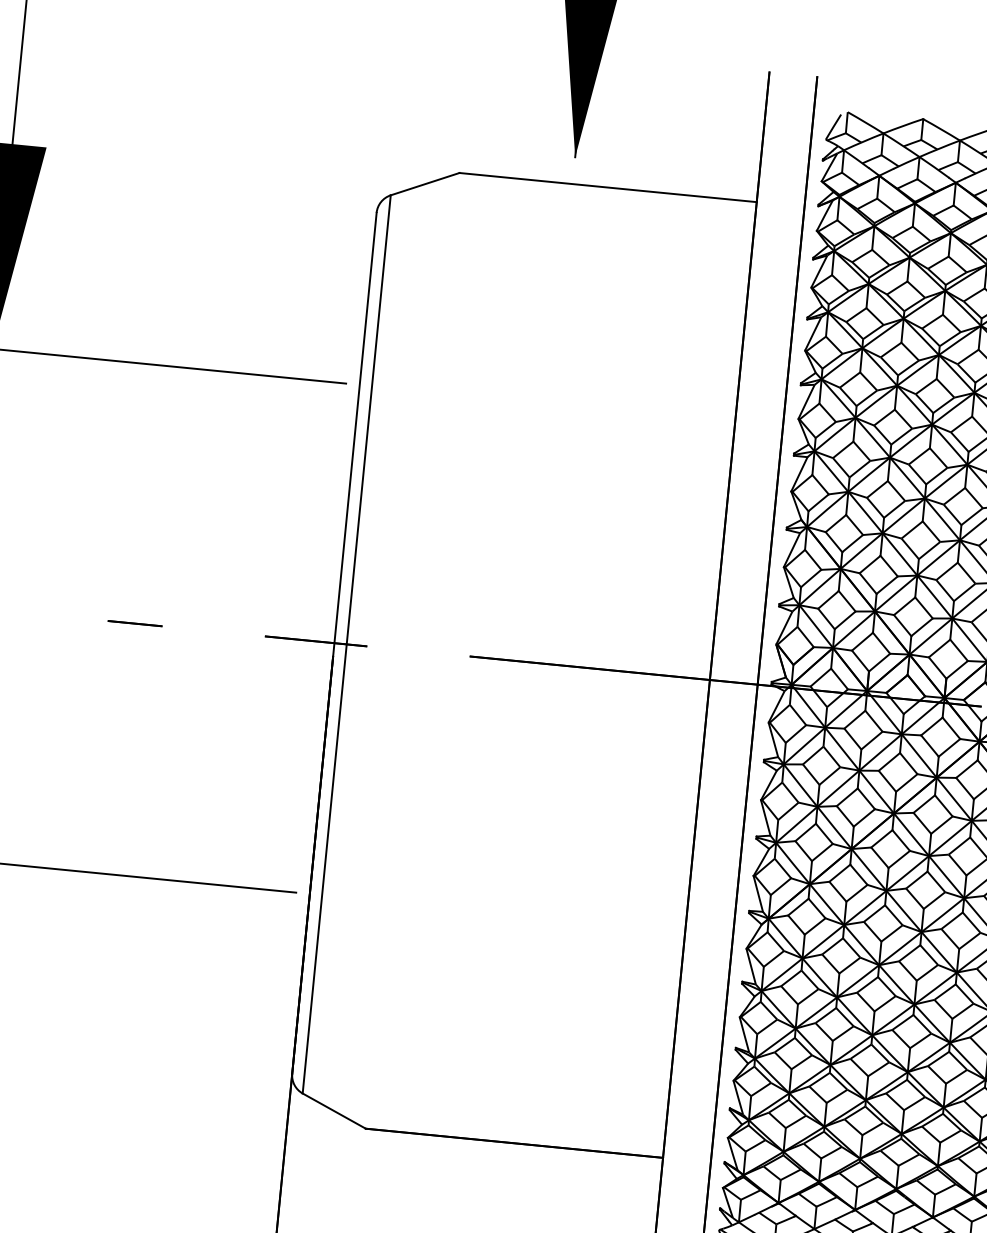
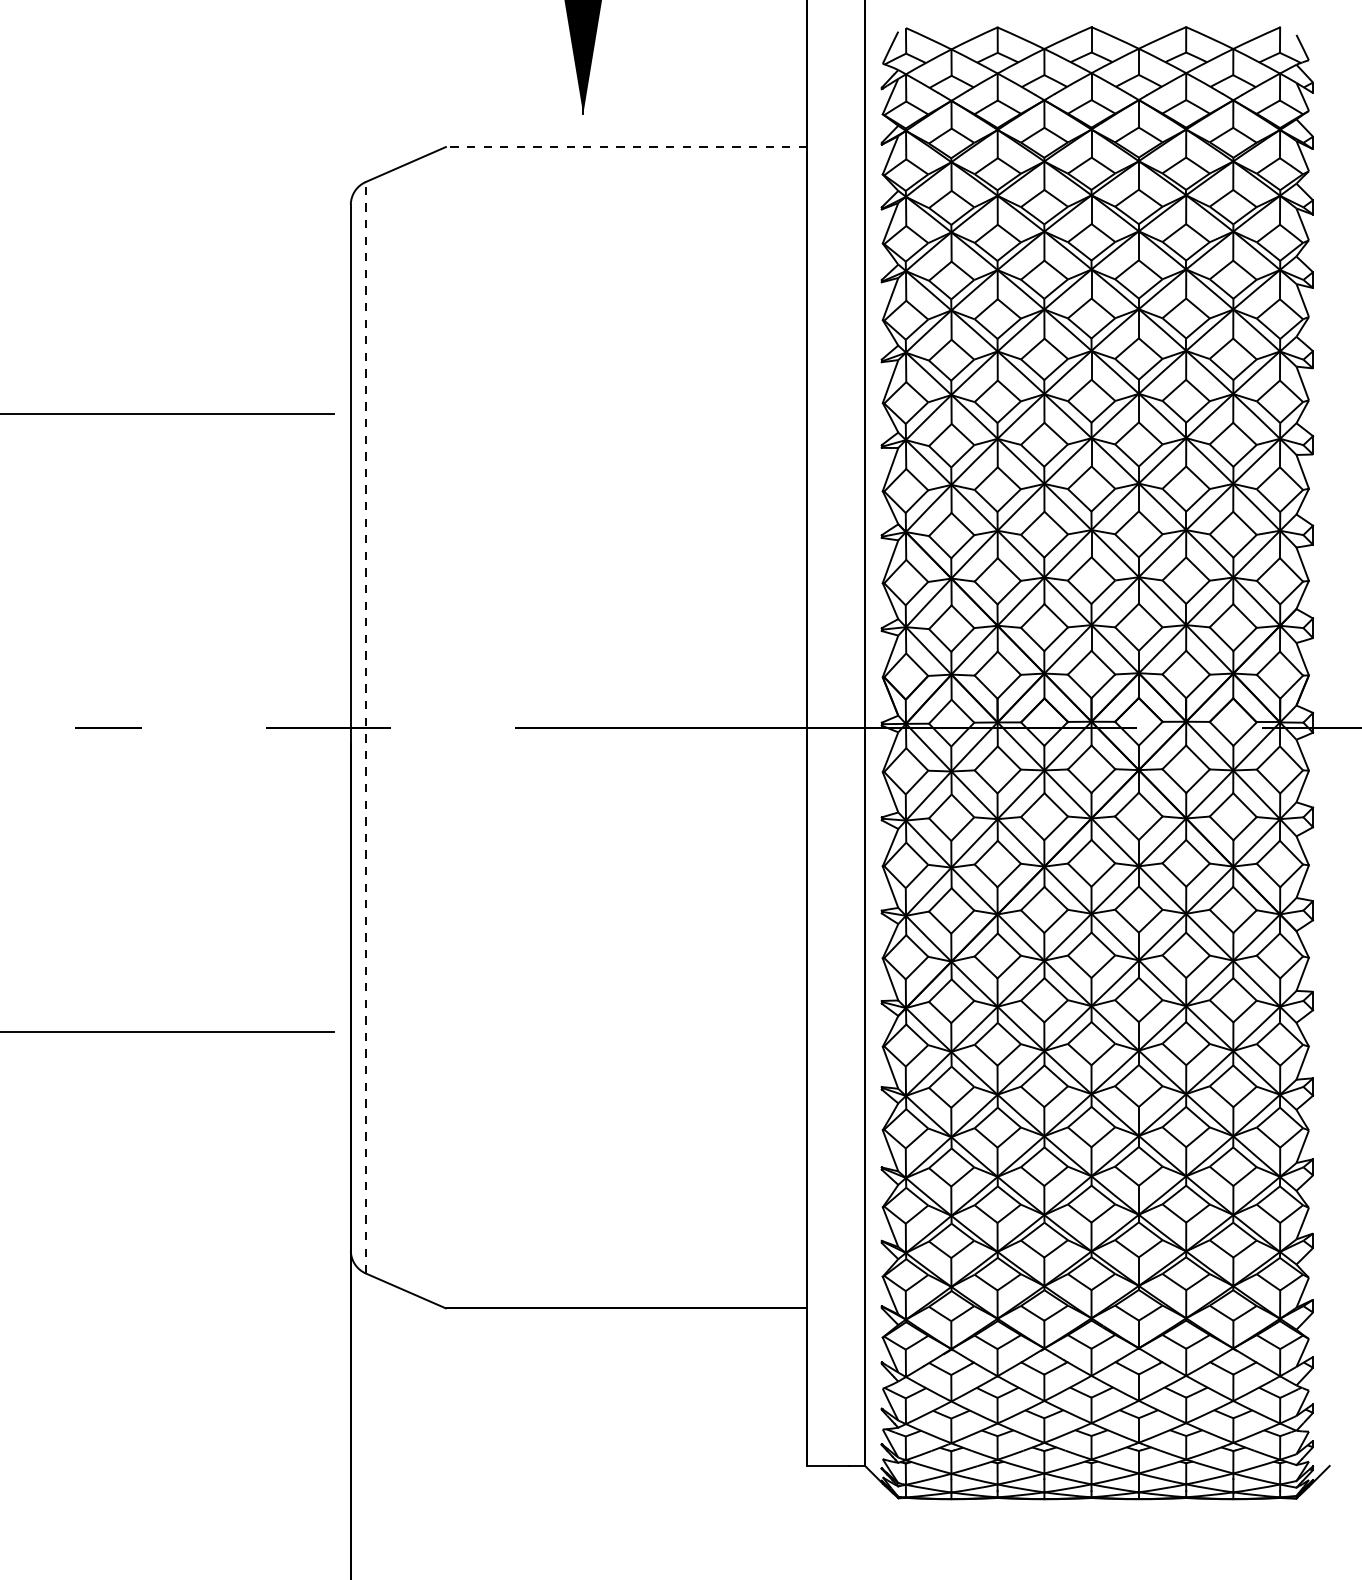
line: (608, 187) -> (626, 147), solid -> dashed
line: (346, 644) -> (365, 727), solid -> dashed

